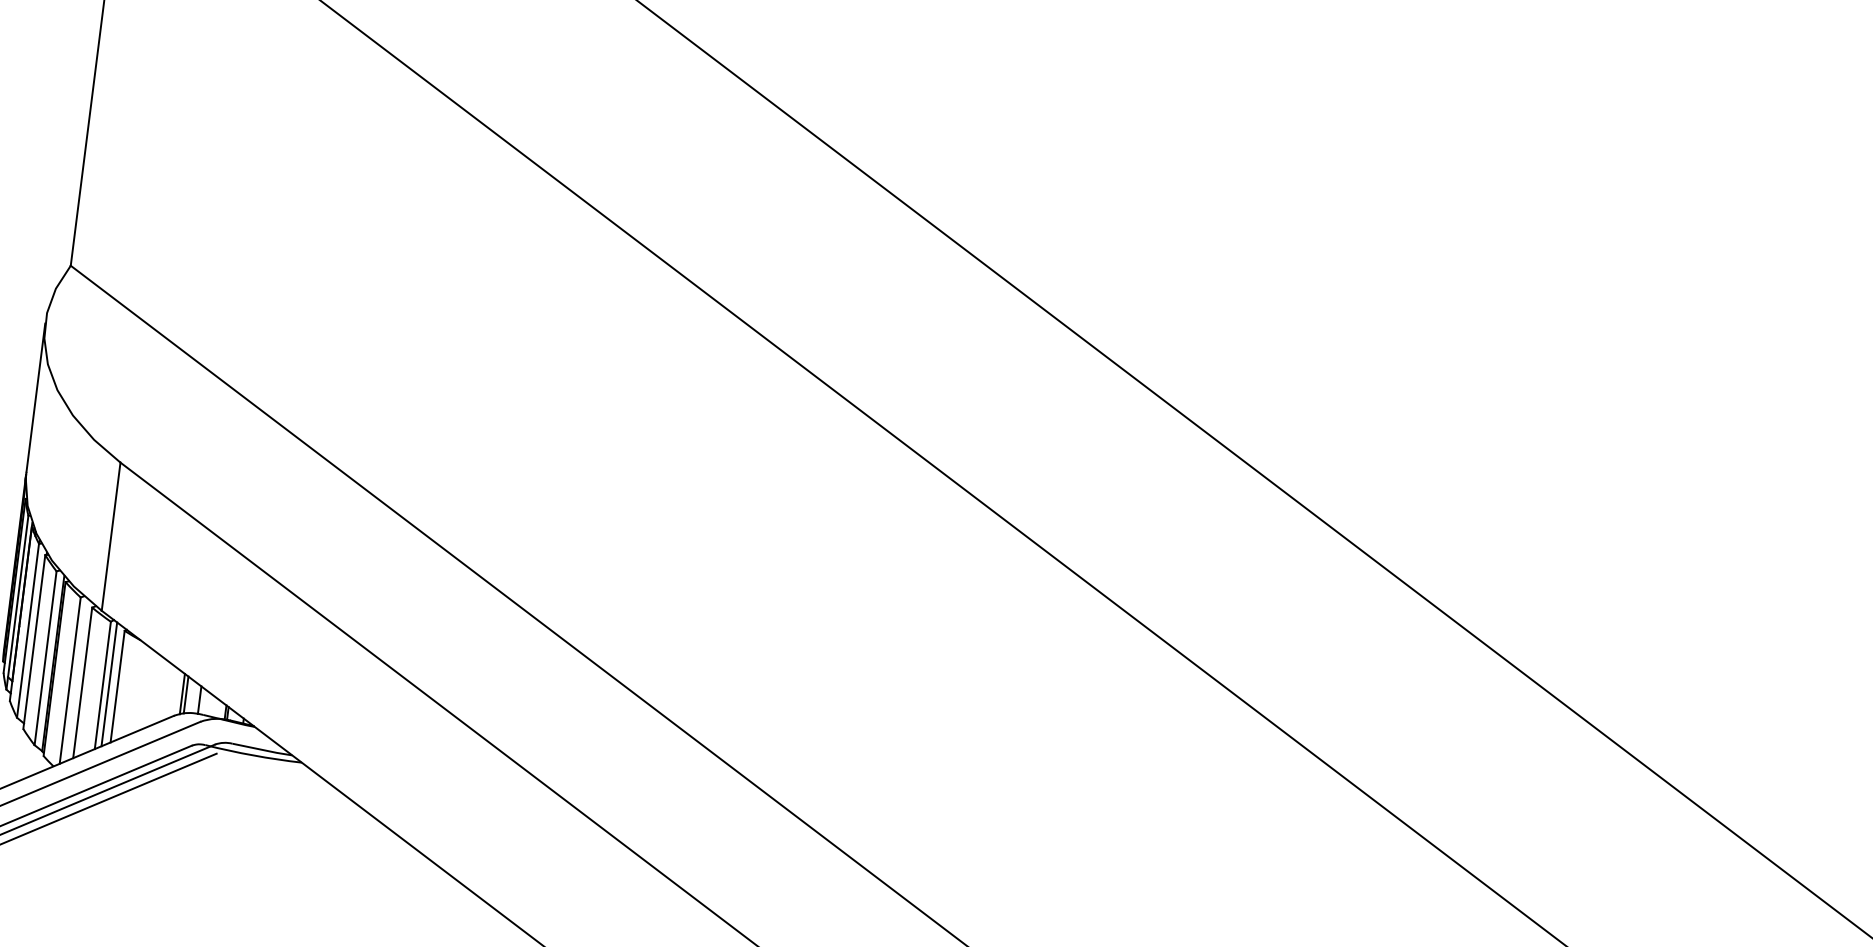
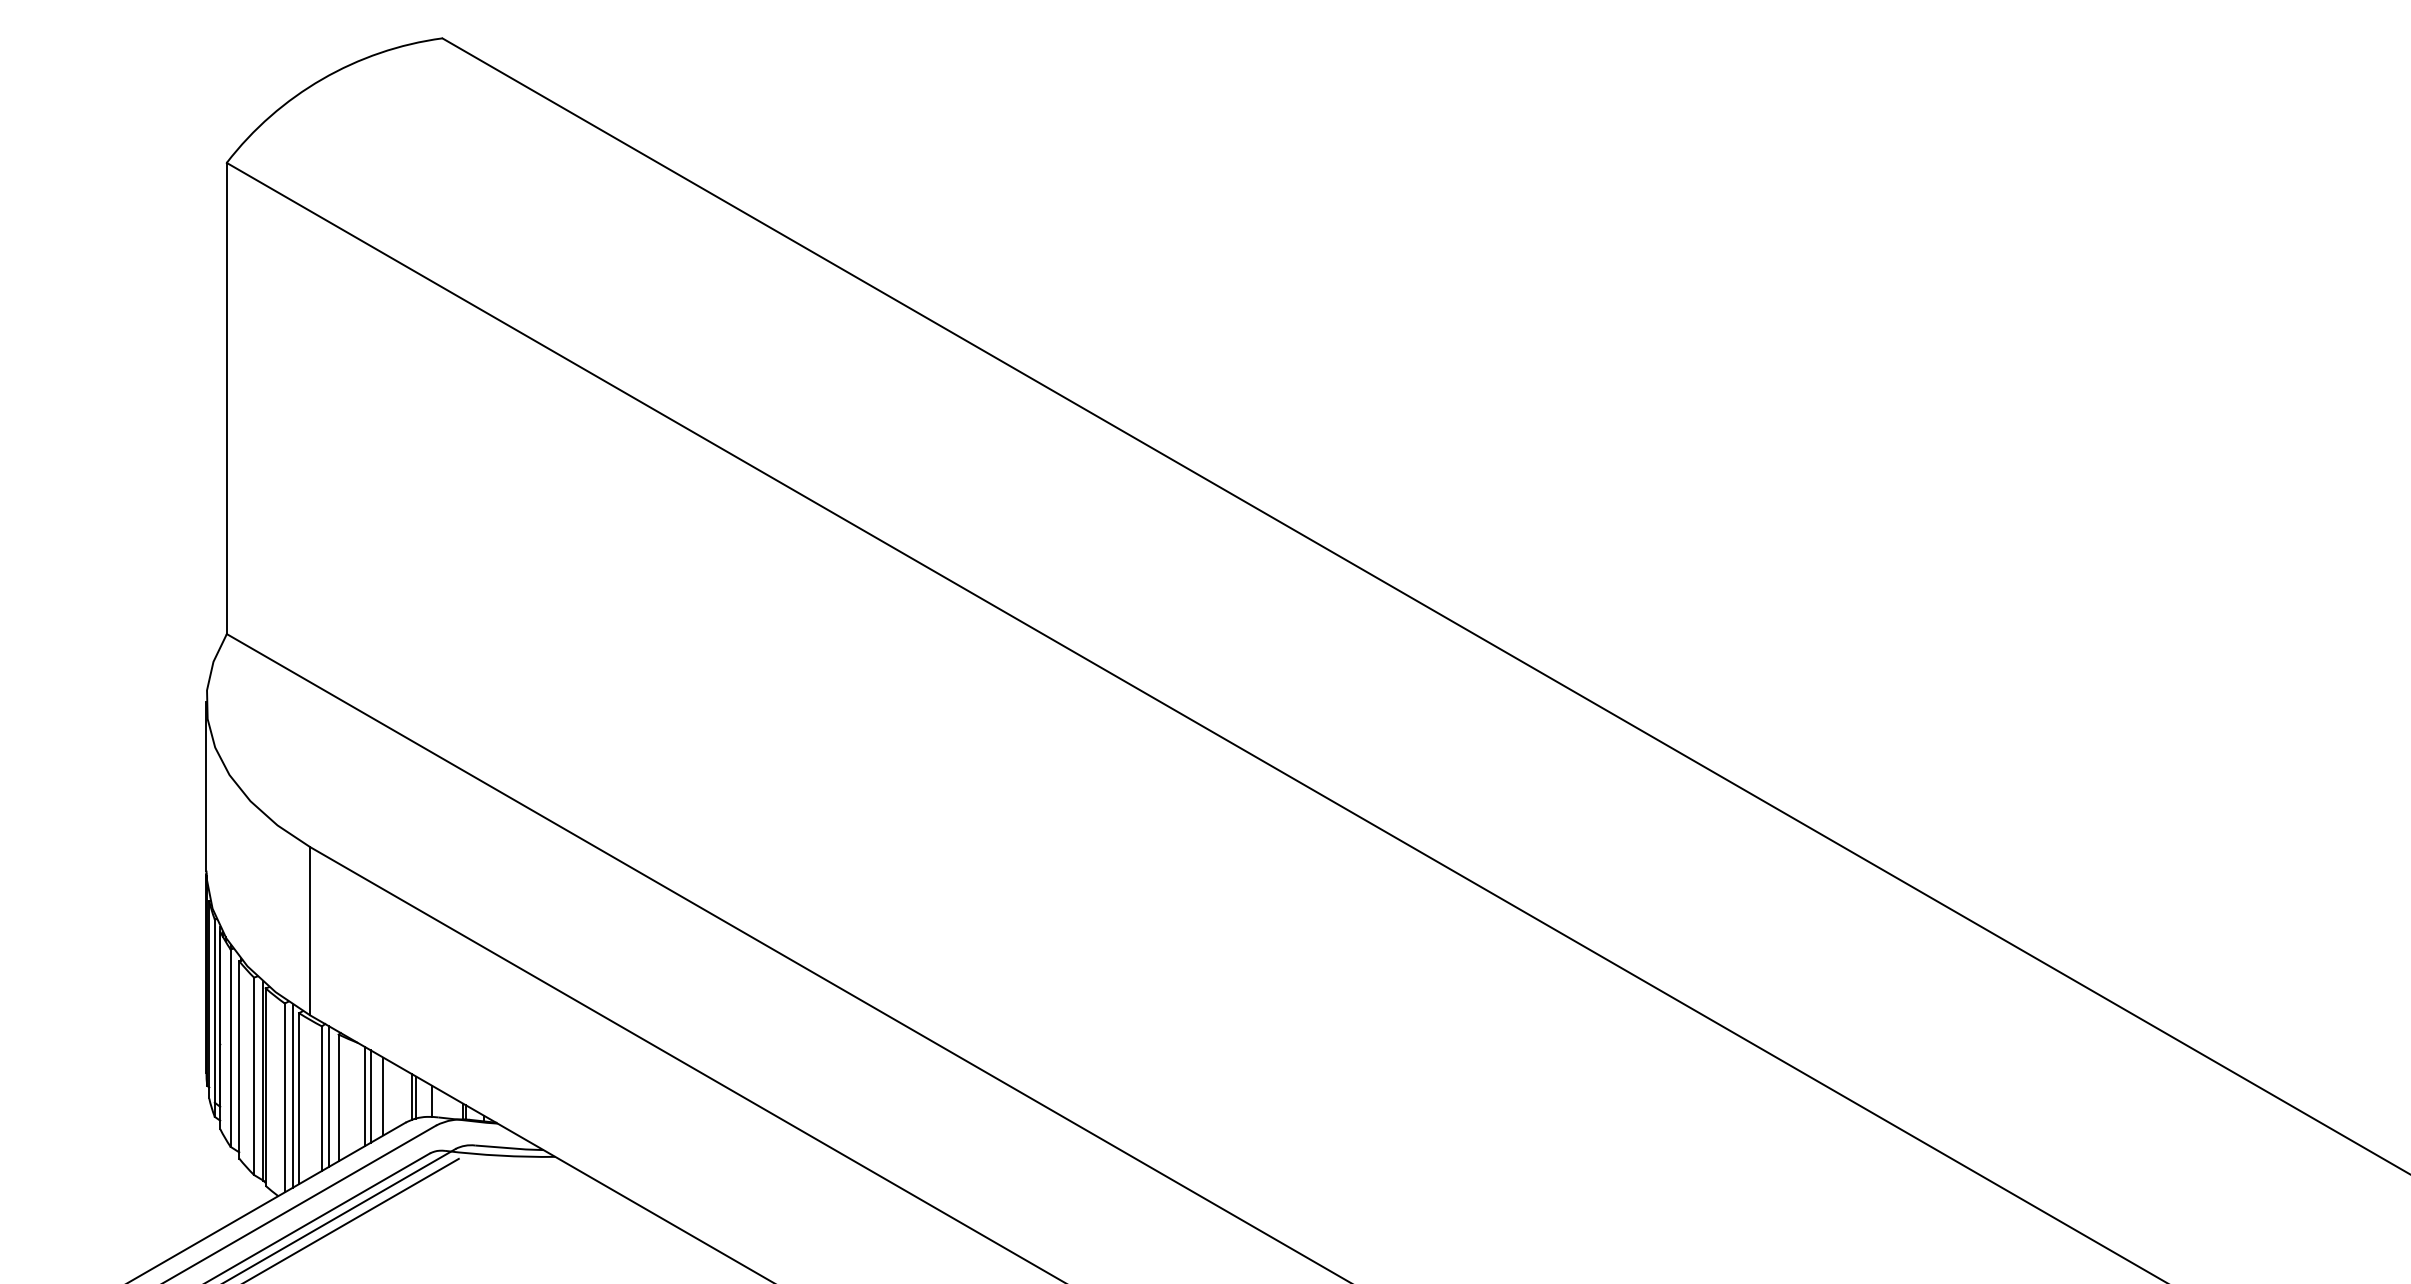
line: (78, 679) -> (293, 1095), added
line: (140, 688) -> (364, 1096), added
line: (145, 688) -> (370, 1096), added
line: (157, 690) -> (383, 1096), added

